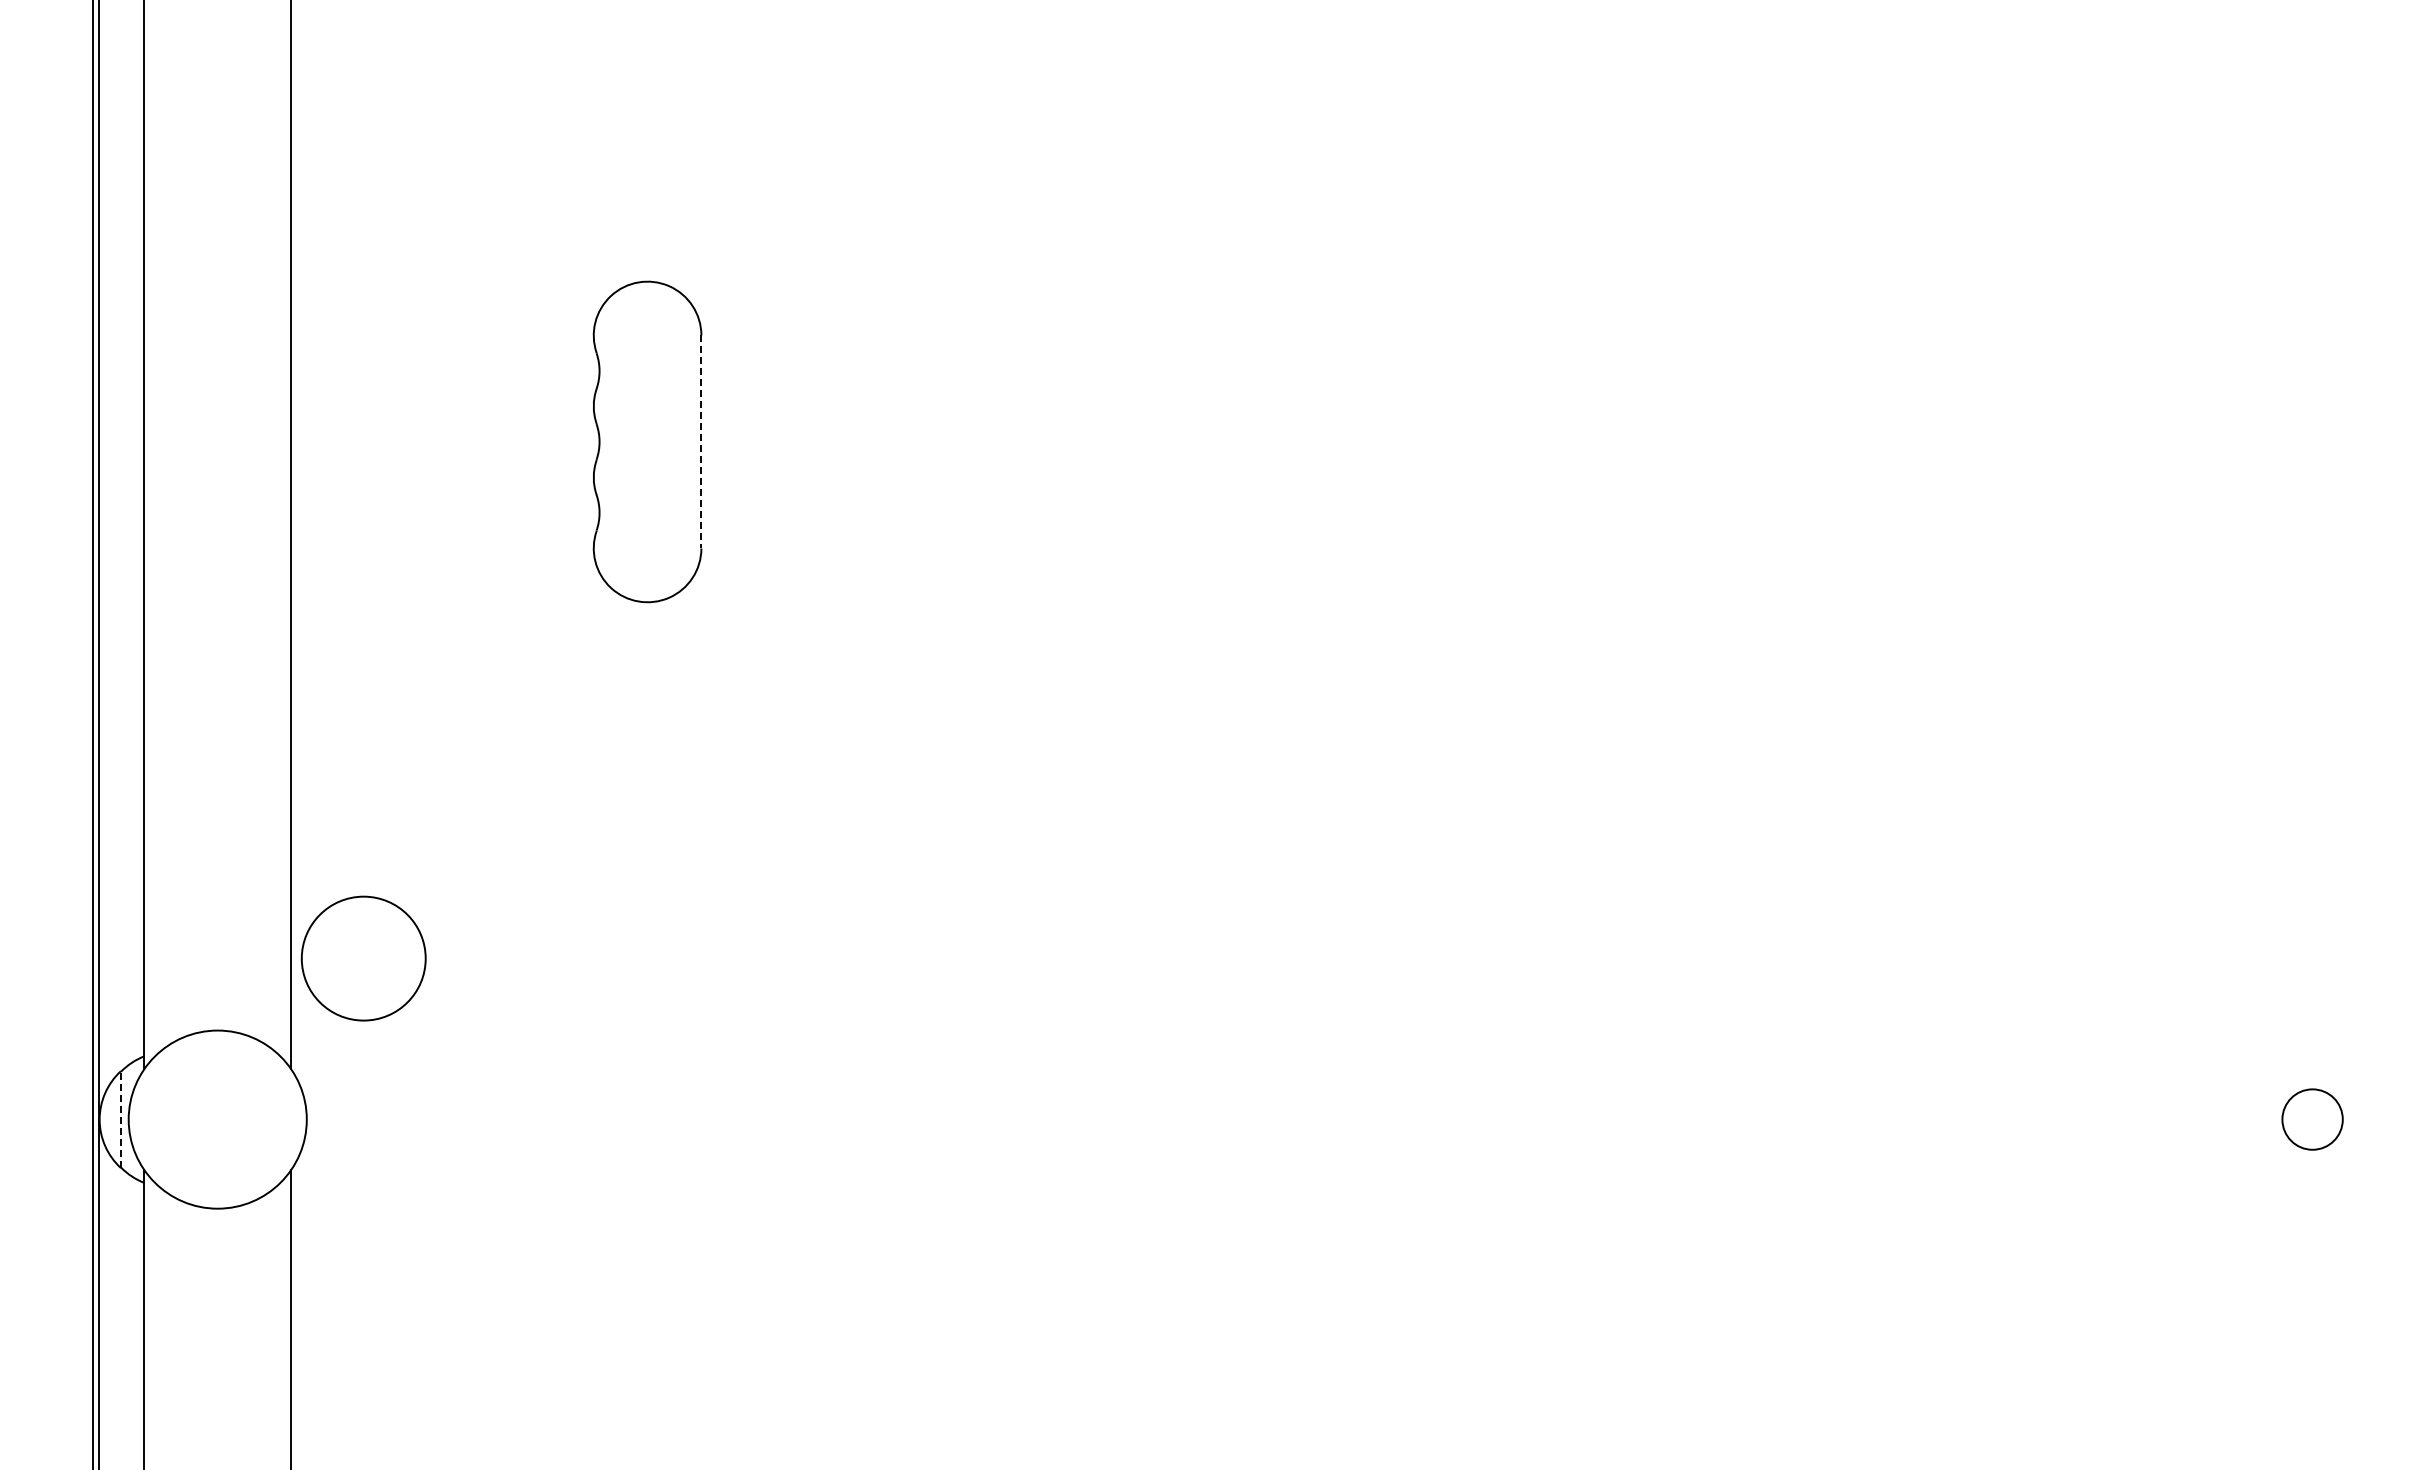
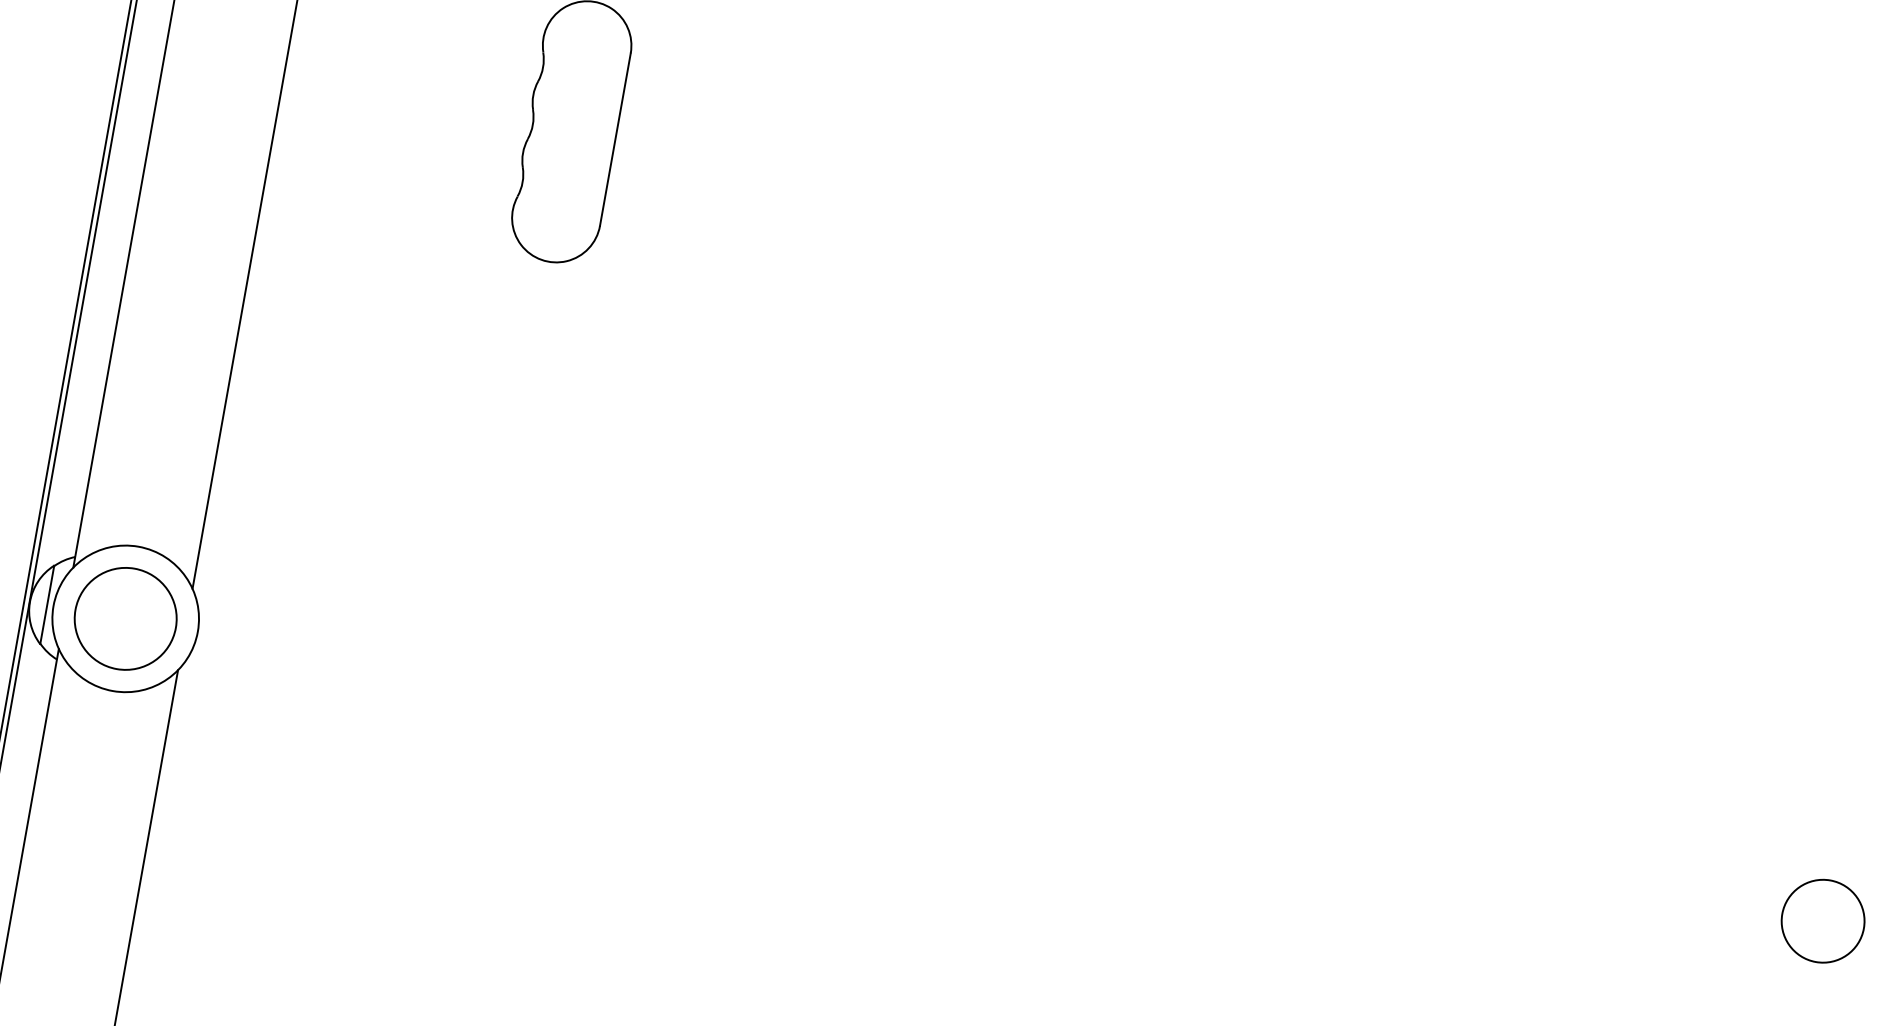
line: (701, 442) -> (615, 140), dashed -> solid
circle: (363, 958) -> (125, 618), moved
line: (120, 1119) -> (46, 604), dashed -> solid
circle: (2312, 1119) -> (1822, 921), size x1.67

